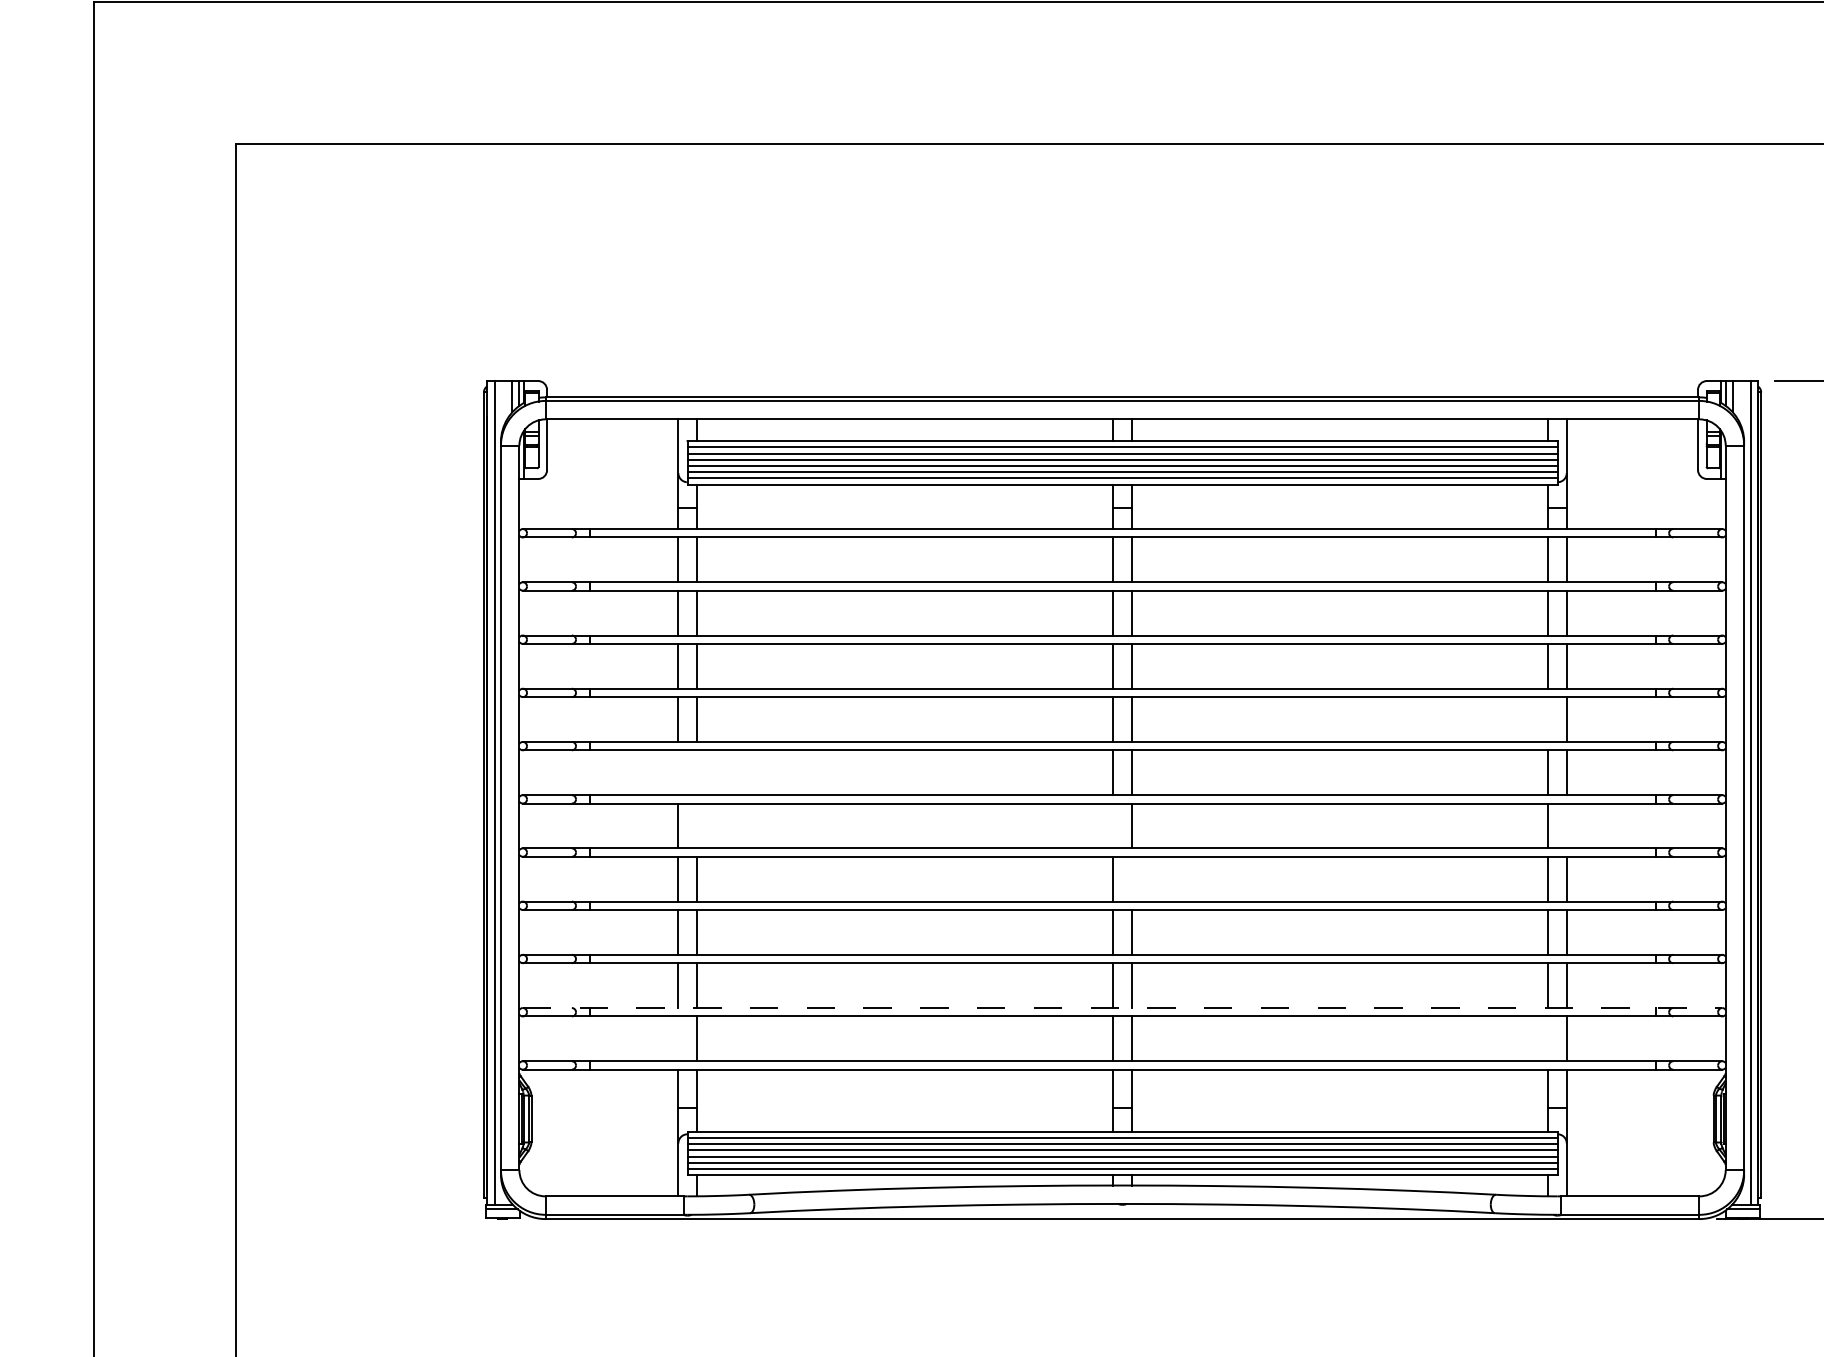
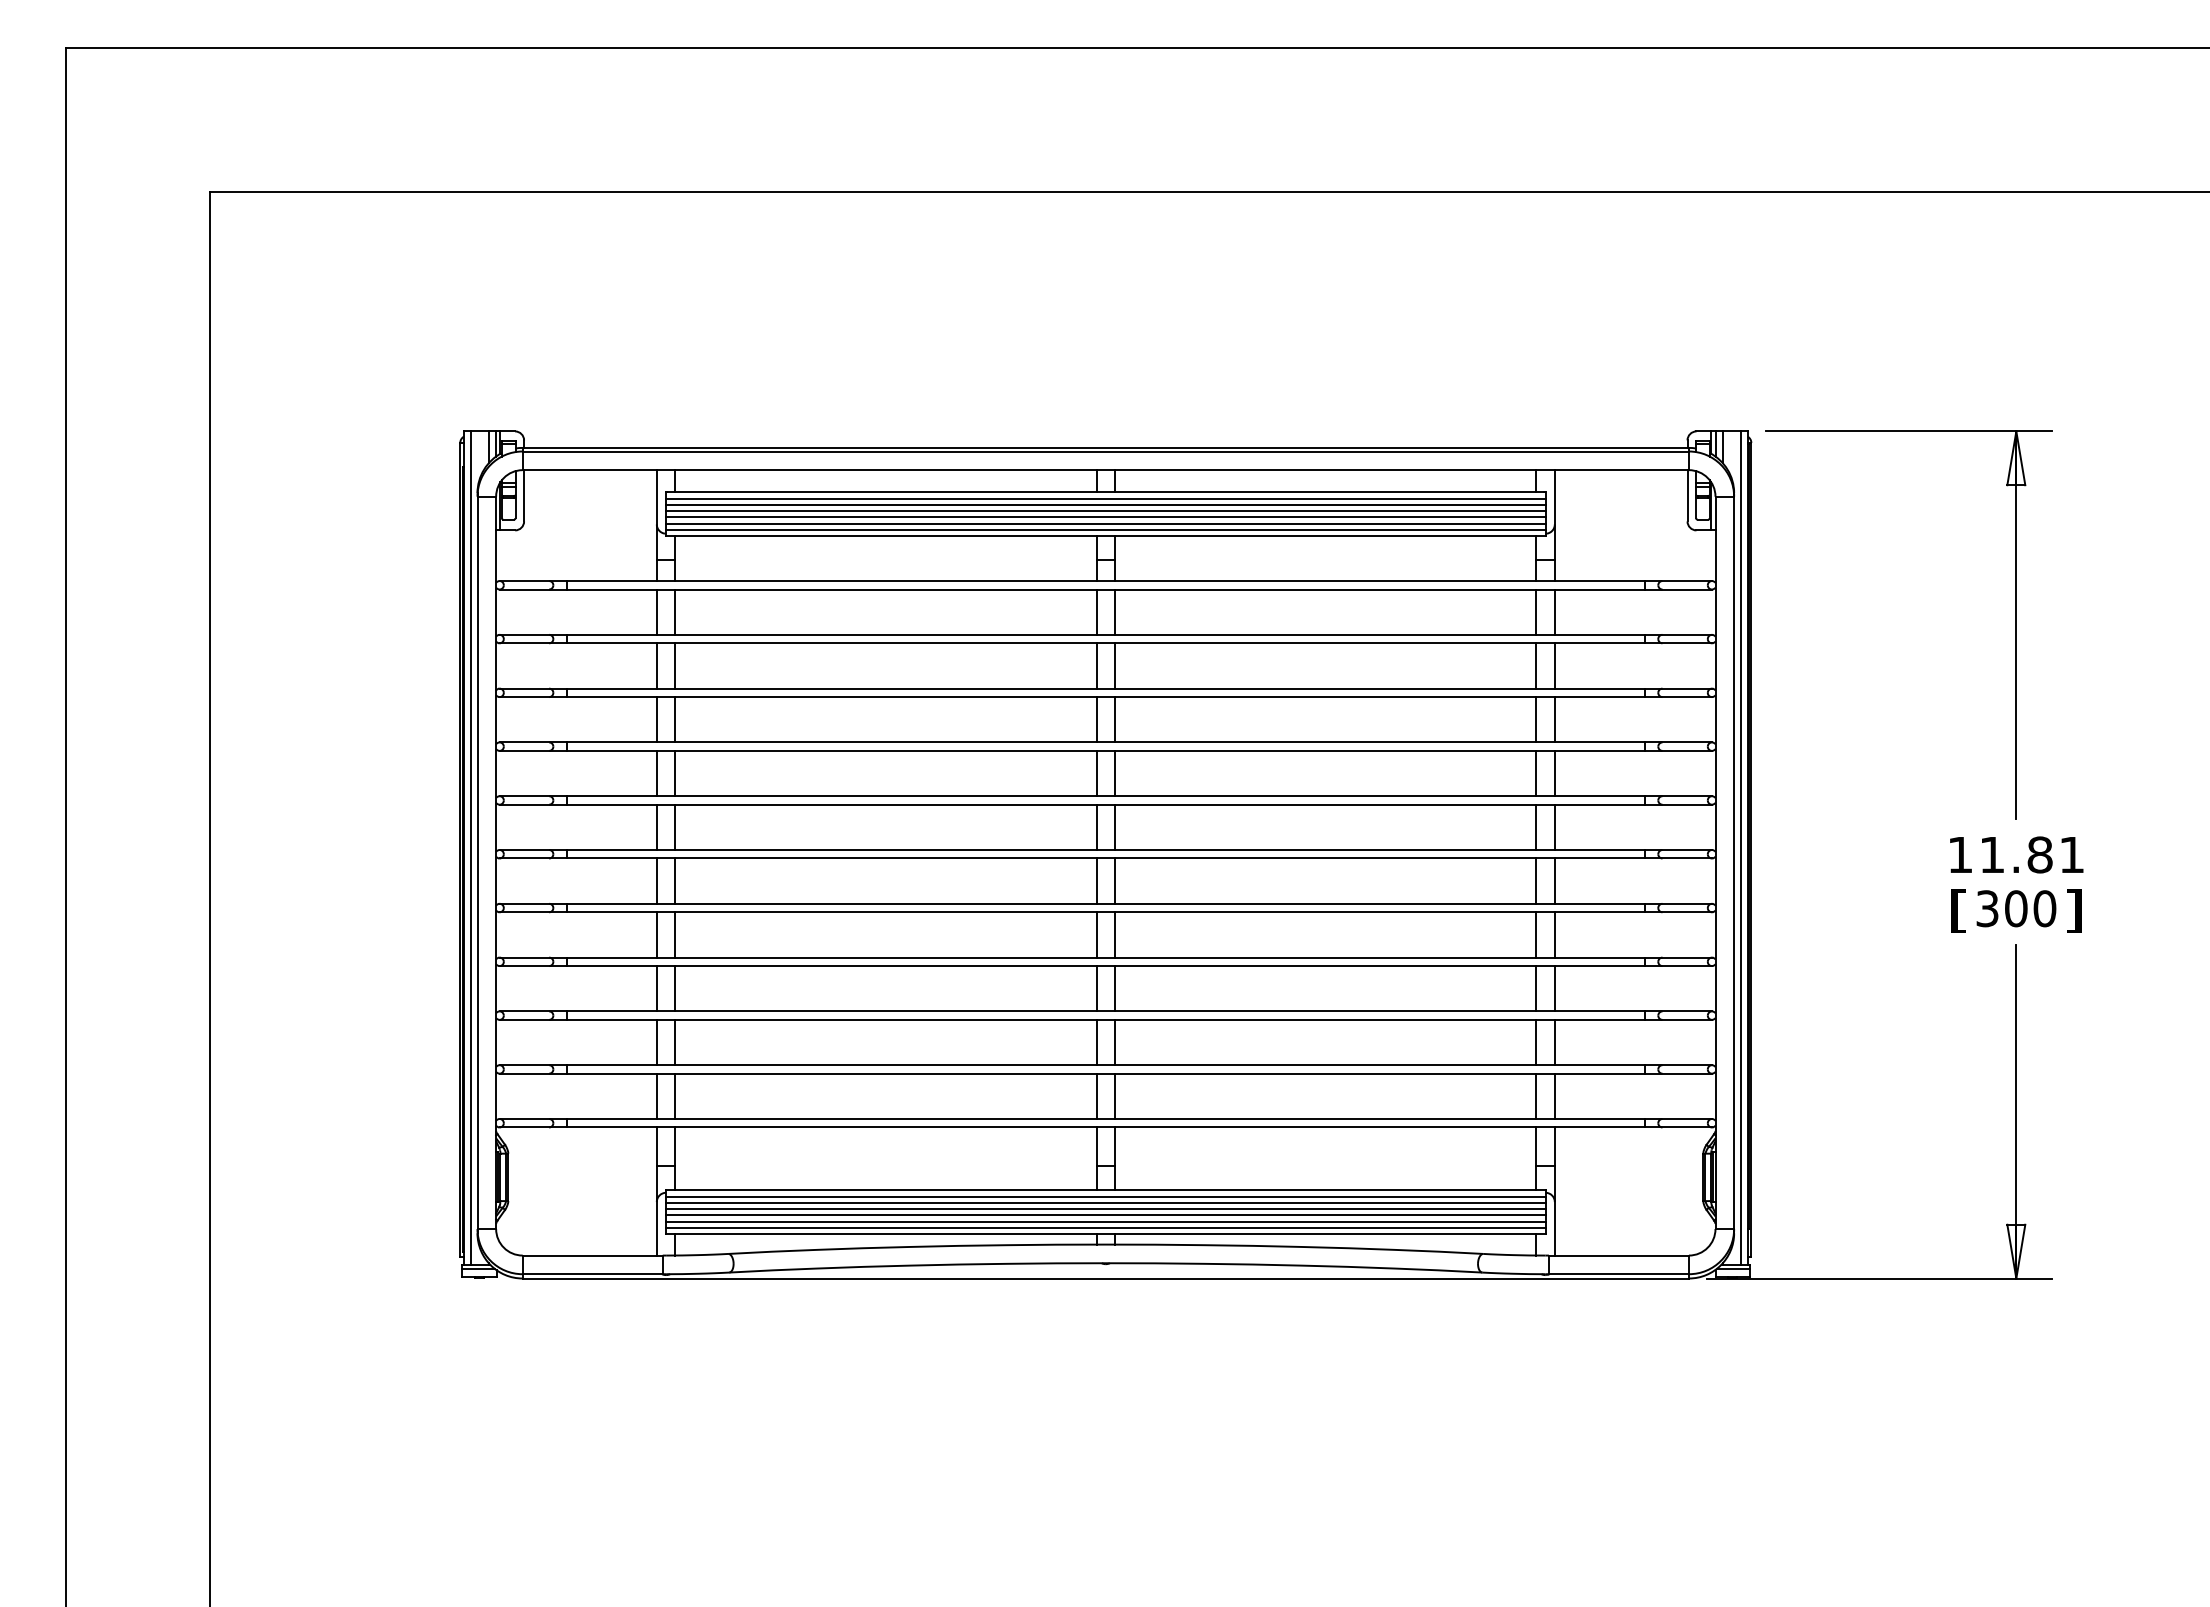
line: (1548, 719) -> (1536, 773), added
line: (678, 772) -> (656, 827), added
line: (696, 772) -> (675, 827), added
line: (696, 825) -> (675, 880), added
line: (1113, 825) -> (1096, 880), added
line: (1566, 825) -> (1554, 880), added
line: (1132, 878) -> (1115, 934), added
line: (1123, 1008) -> (1106, 1065), dashed -> solid
line: (678, 1039) -> (656, 1096), added
line: (1548, 1039) -> (1536, 1096), added

